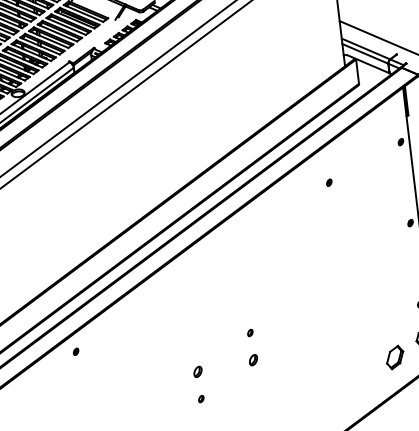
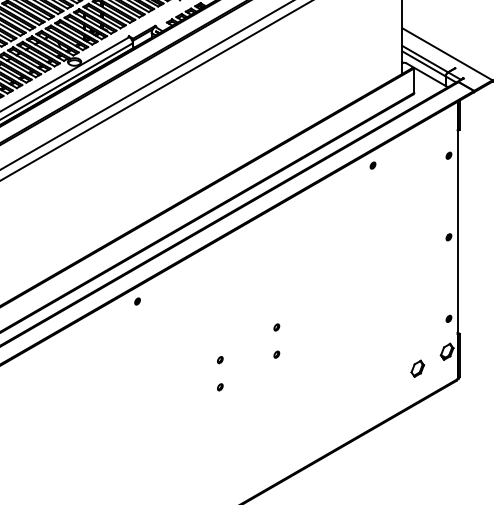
part: (328, 182) -> (372, 165), moved
part: (76, 351) -> (137, 301), moved
part: (394, 357) -> (417, 368), size x0.71
part: (253, 359) -> (276, 354), size x0.62
part: (198, 372) -> (220, 360), size x0.62

